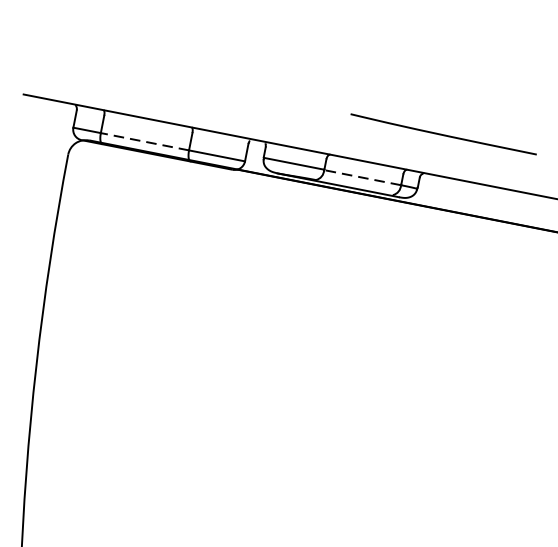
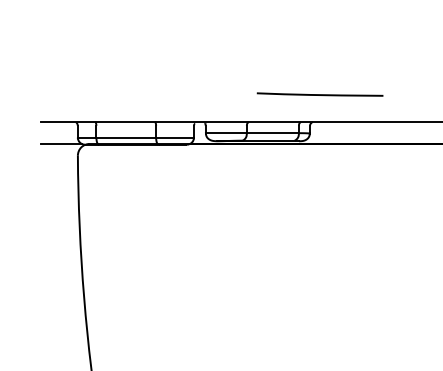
line: (46, 131) -> (60, 143), added
line: (145, 141) -> (126, 137), dashed -> solid
line: (362, 178) -> (272, 133), dashed -> solid

